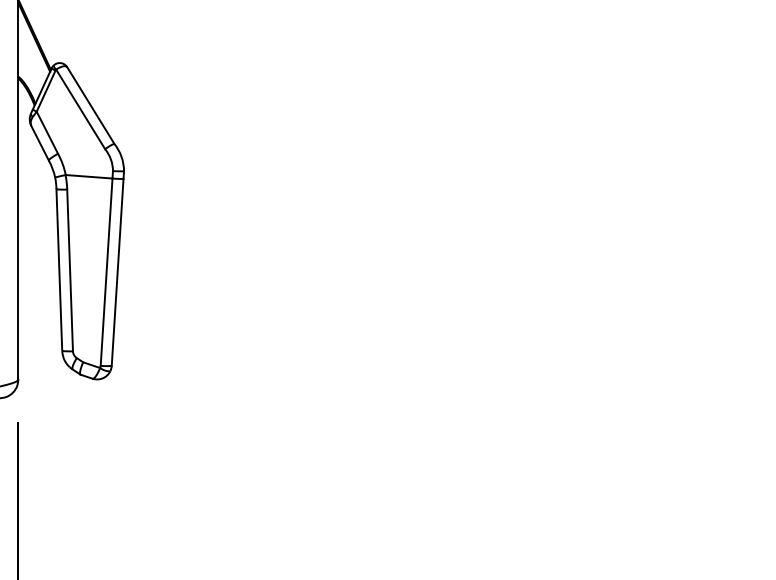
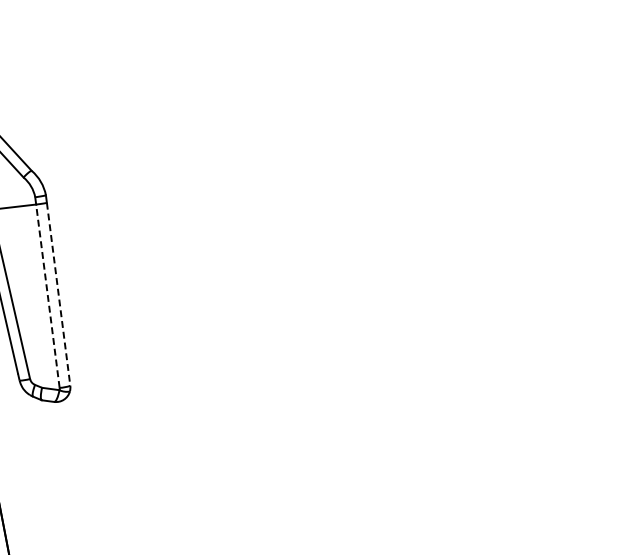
line: (106, 272) -> (47, 296), solid -> dashed
line: (117, 272) -> (58, 294), solid -> dashed

